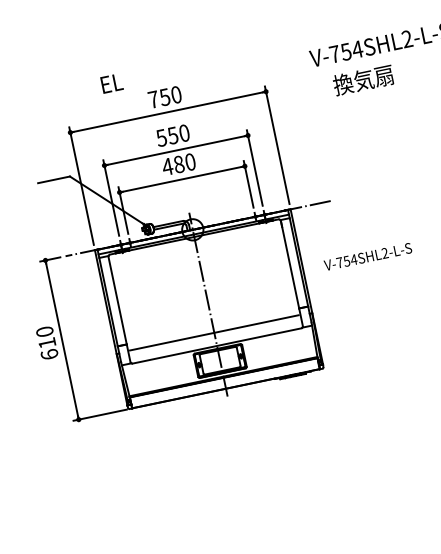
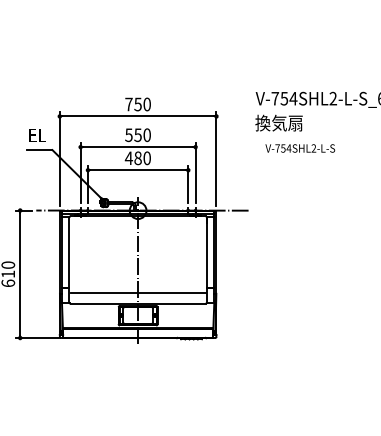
text: (362, 79) -> (278, 122), moved
text: (111, 83) -> (37, 135), moved
text: (368, 256) -> (300, 148), moved

